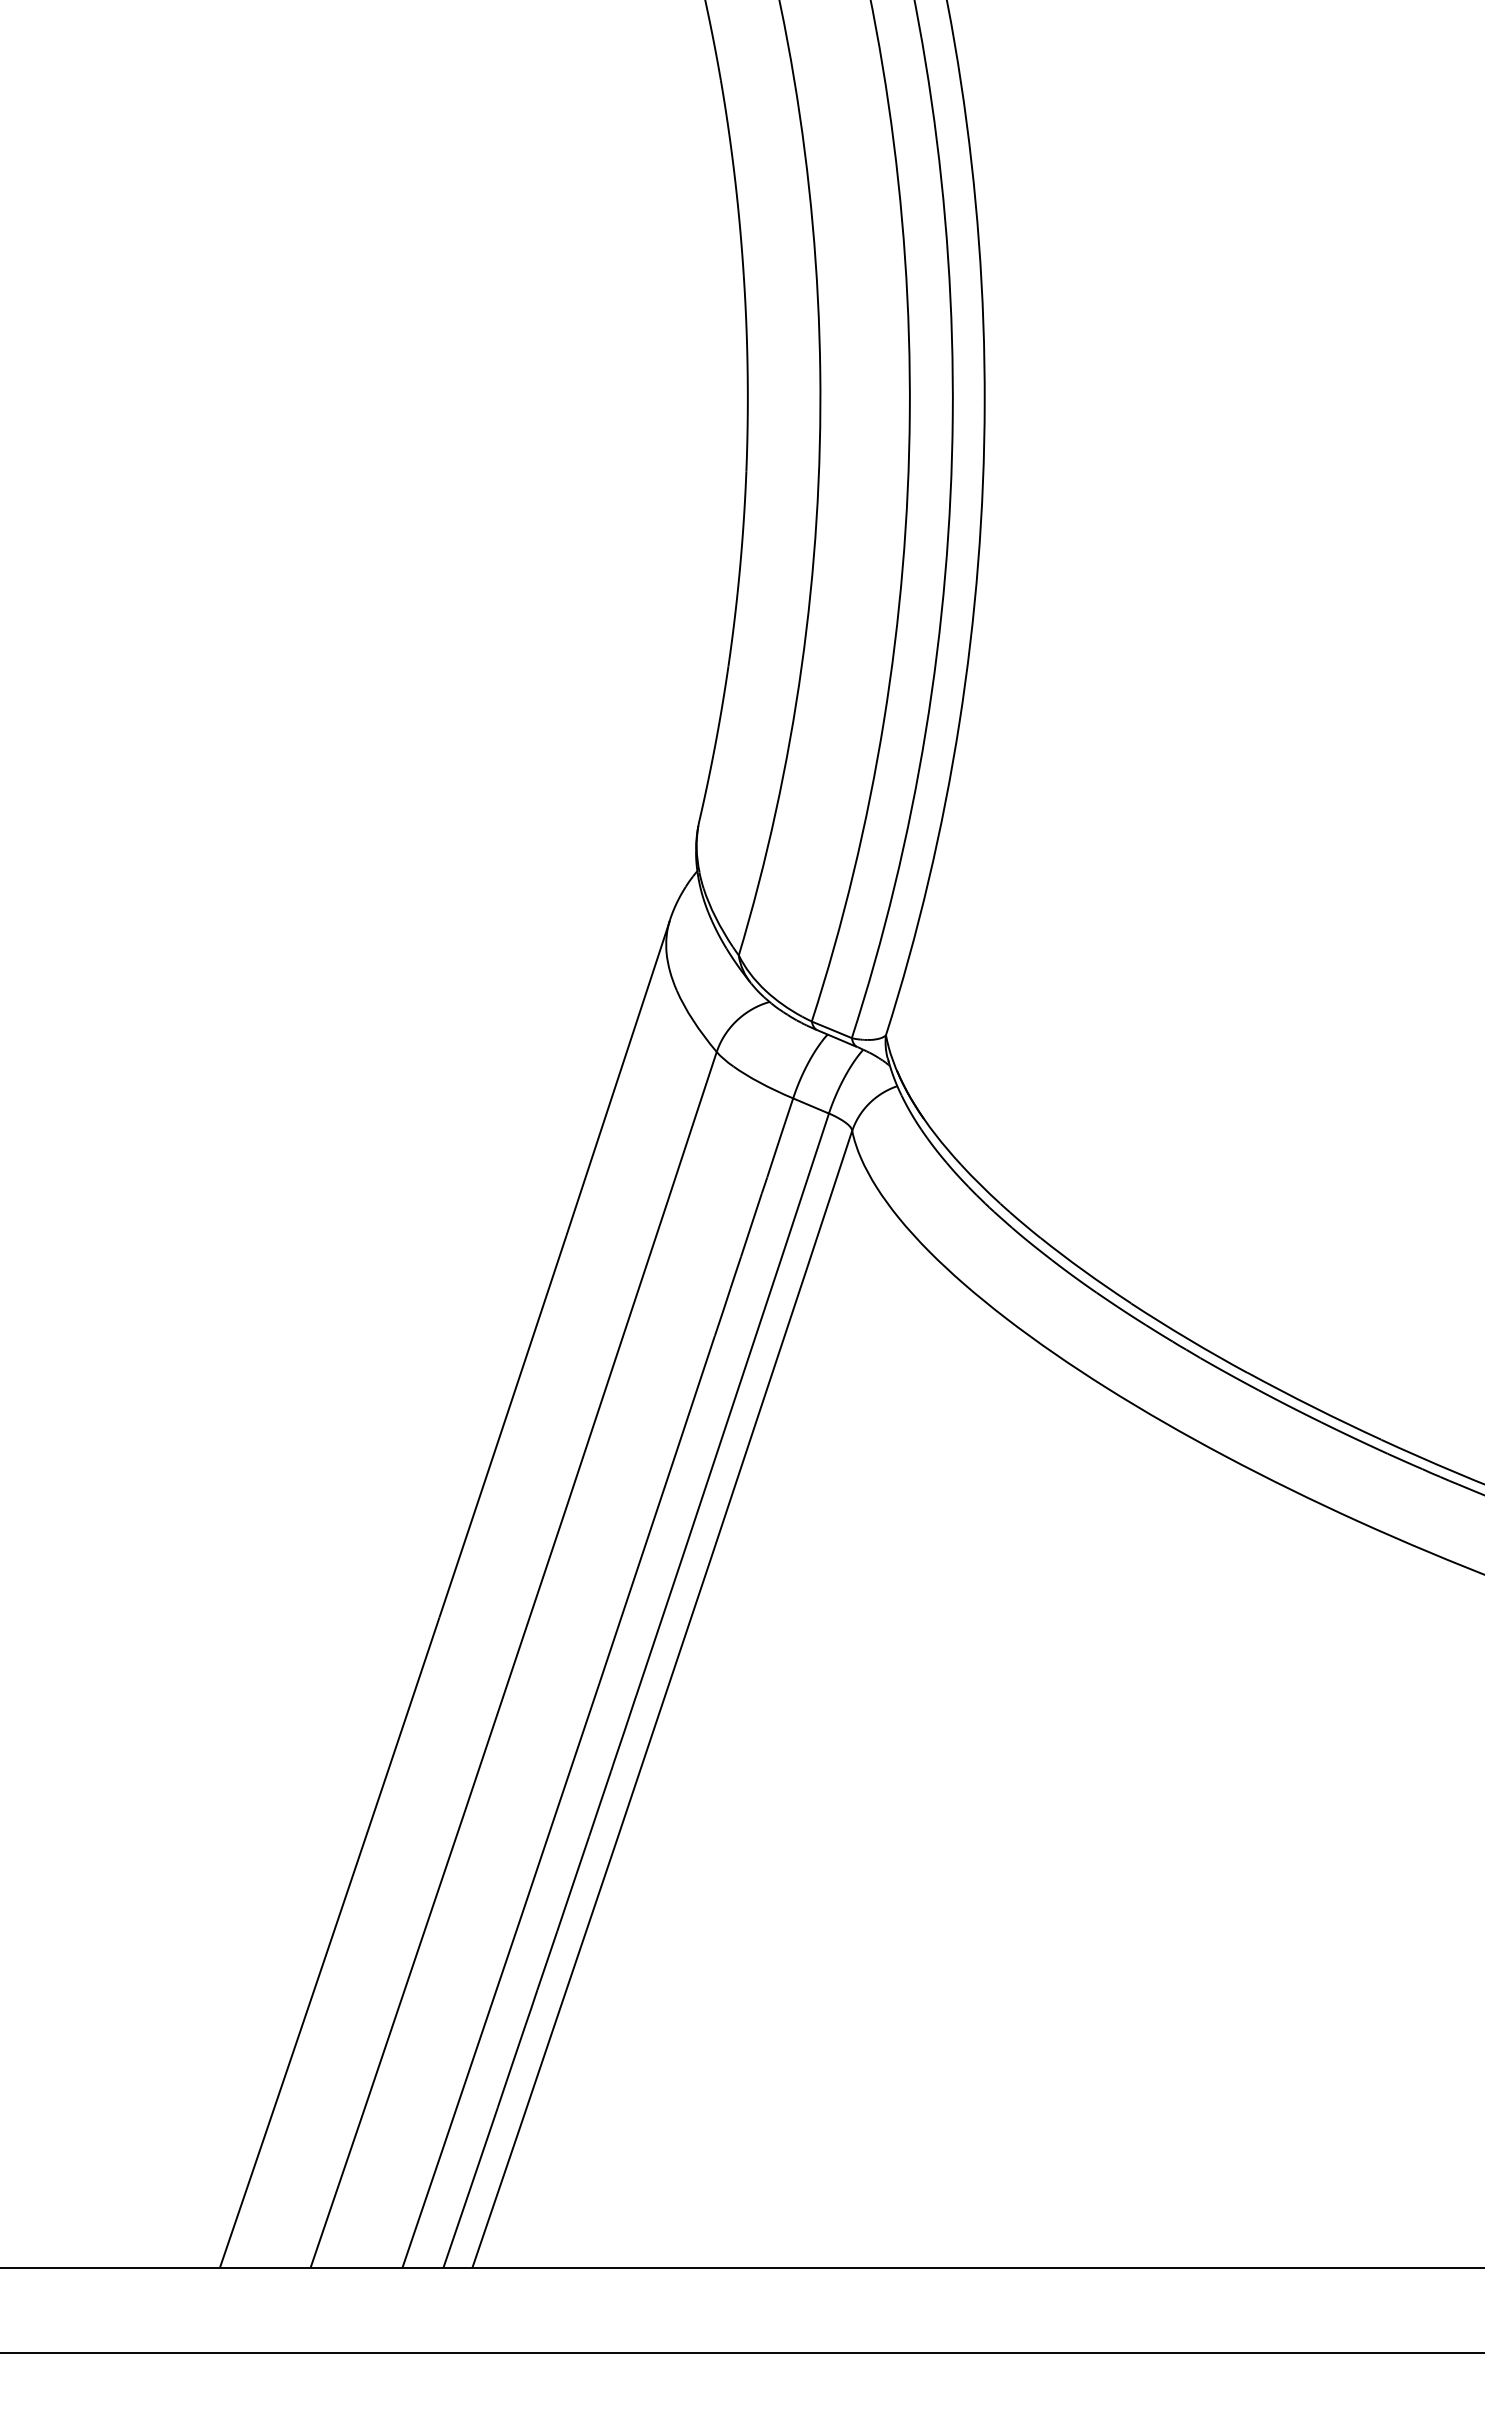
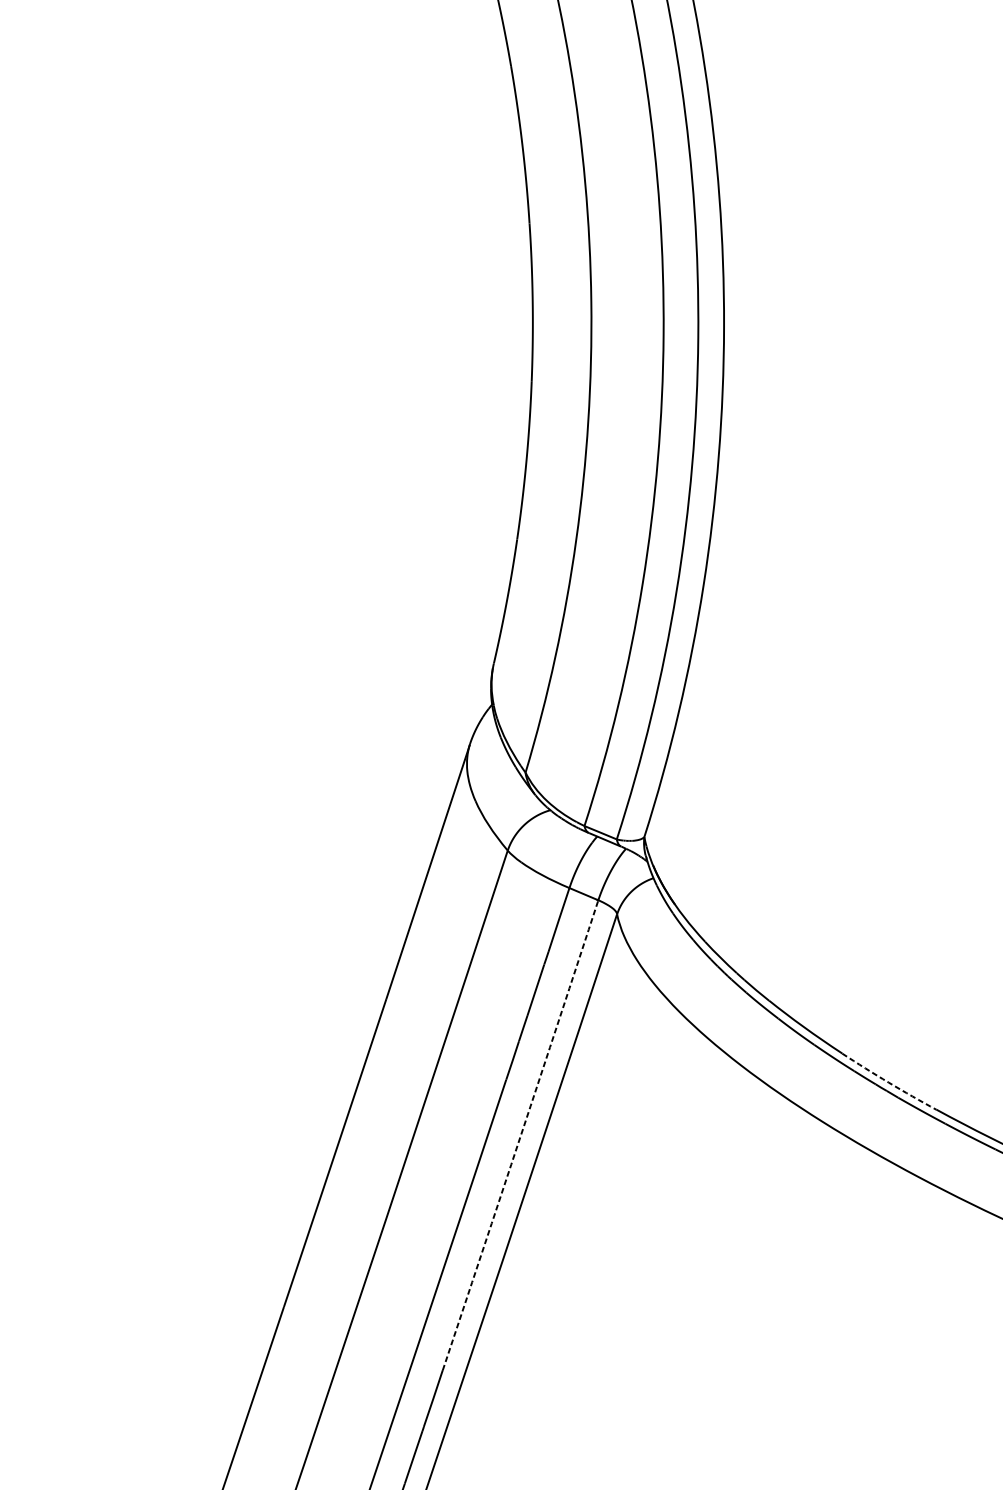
arc: (1188, 1339) -> (888, 1082), solid -> dashed
arc: (733, 1404) -> (521, 1135), solid -> dashed

